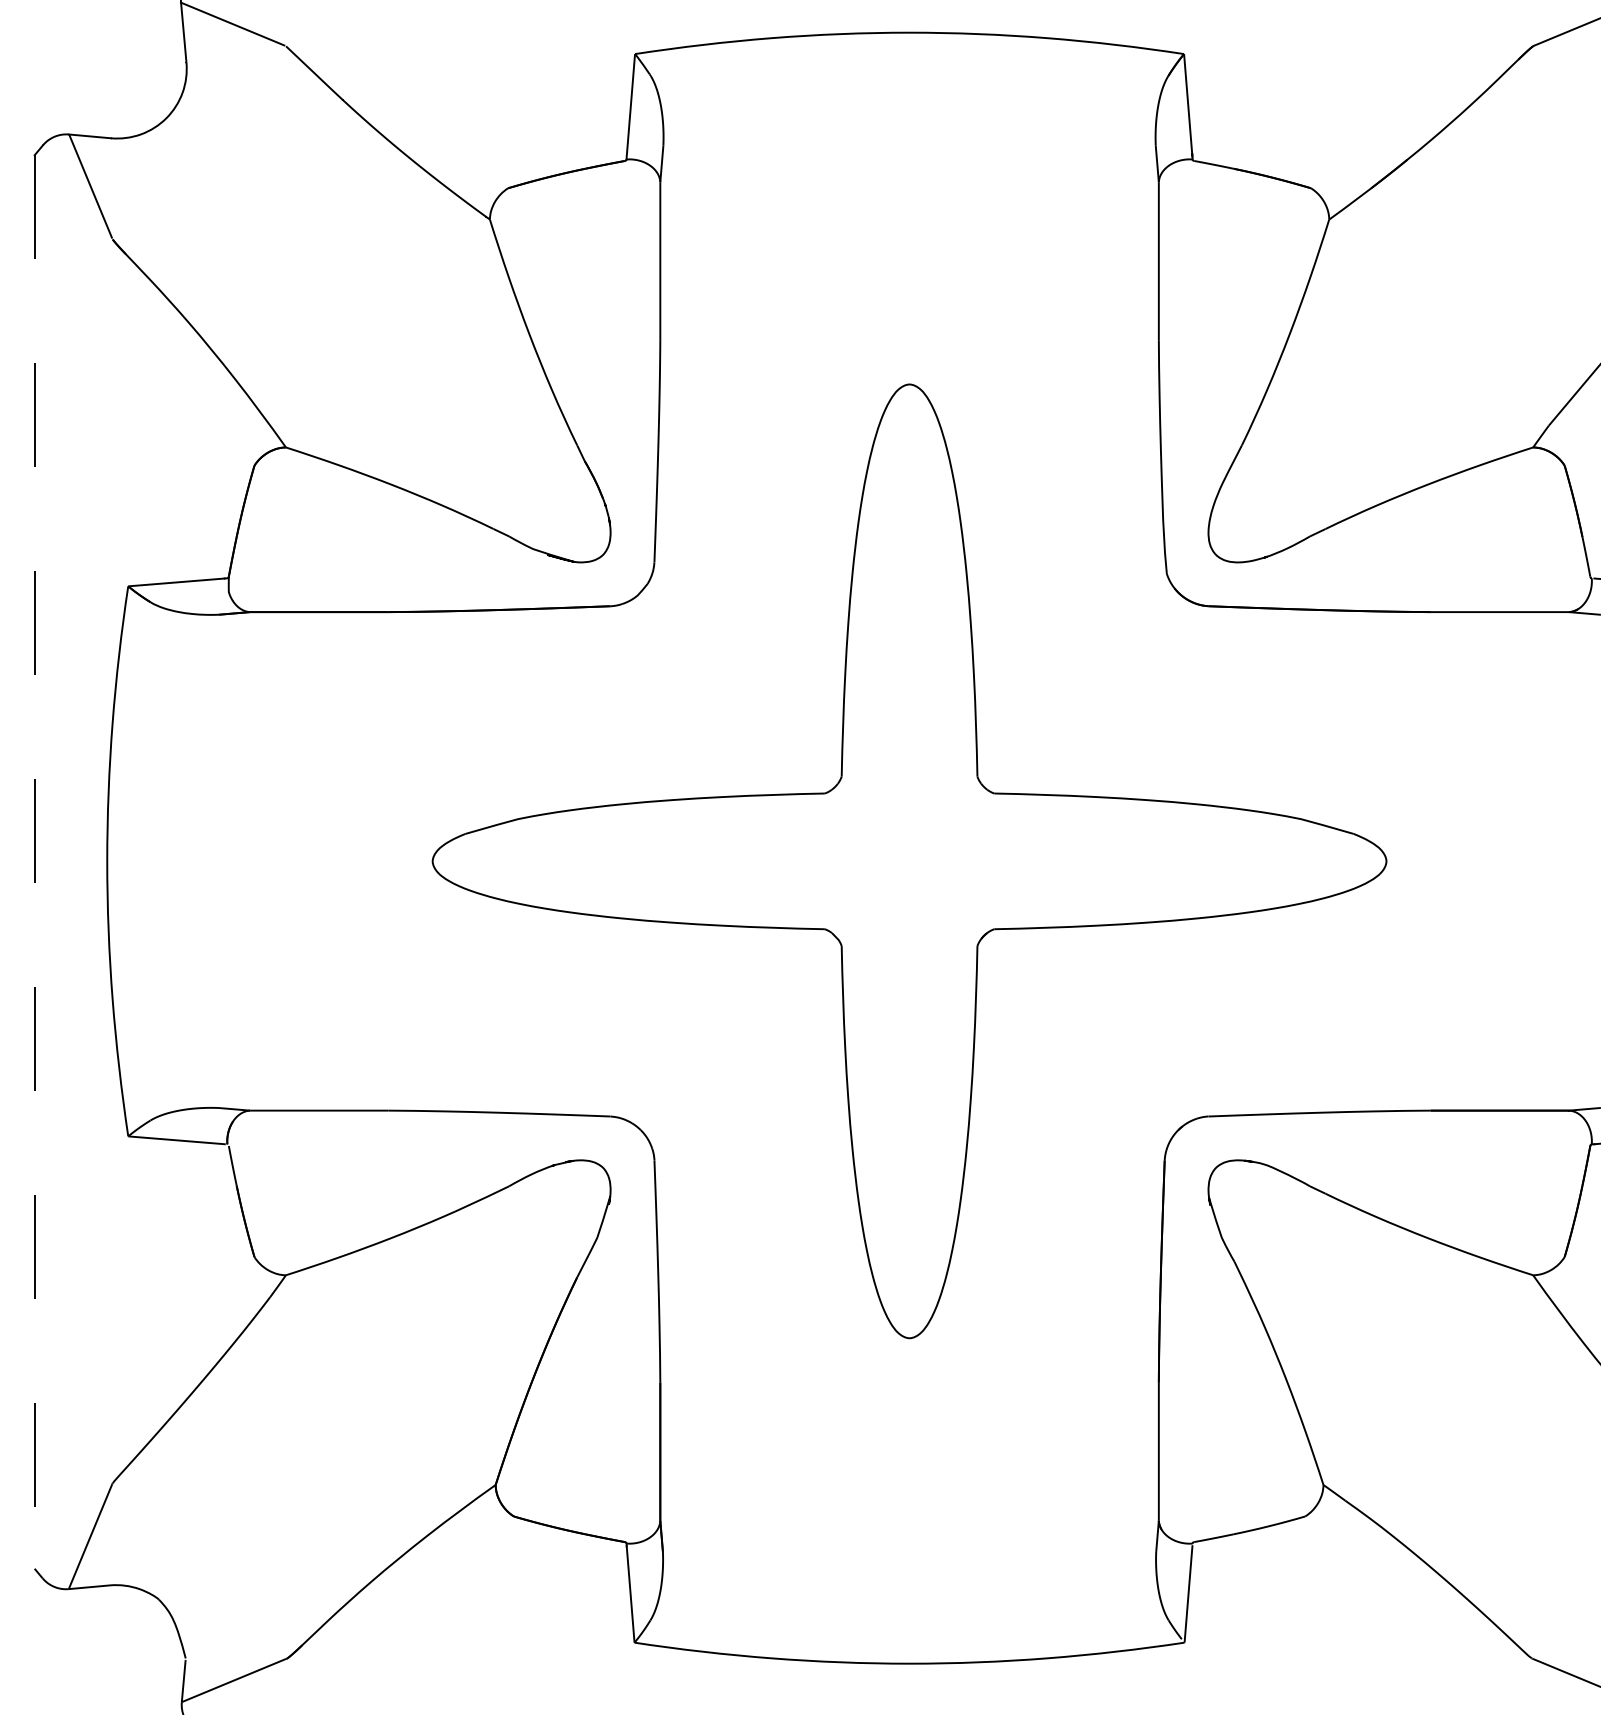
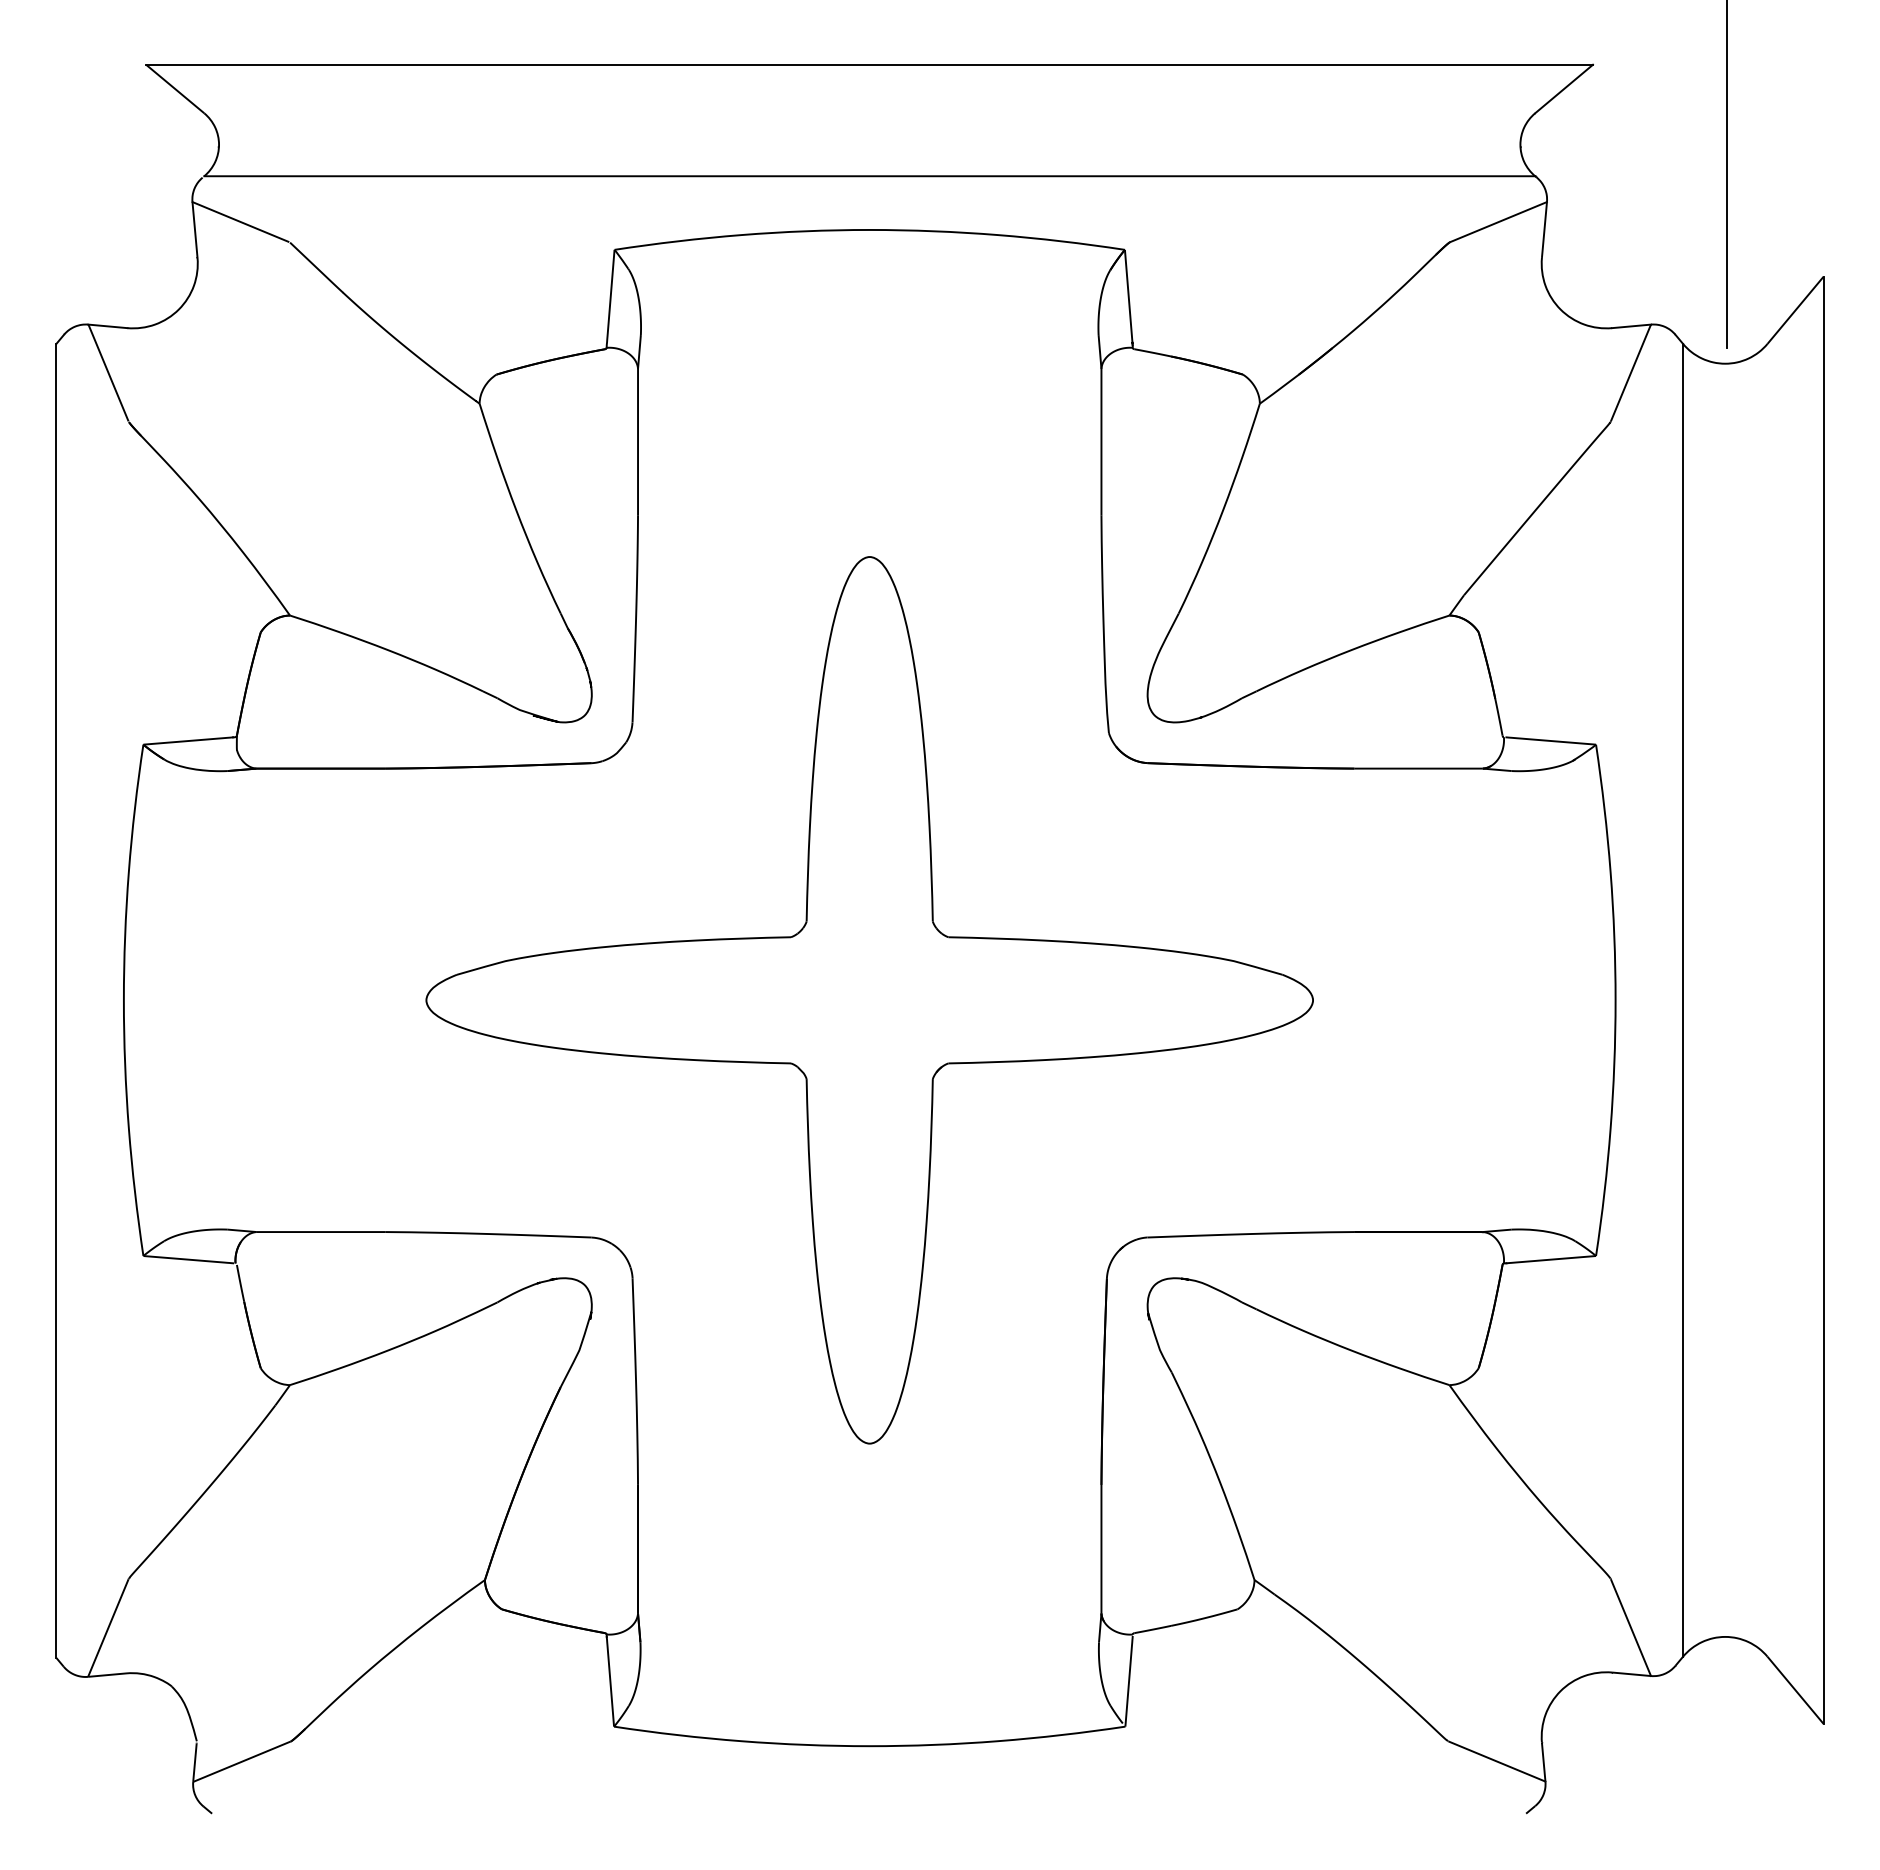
line: (34, 861) -> (56, 1000), dashed -> solid

